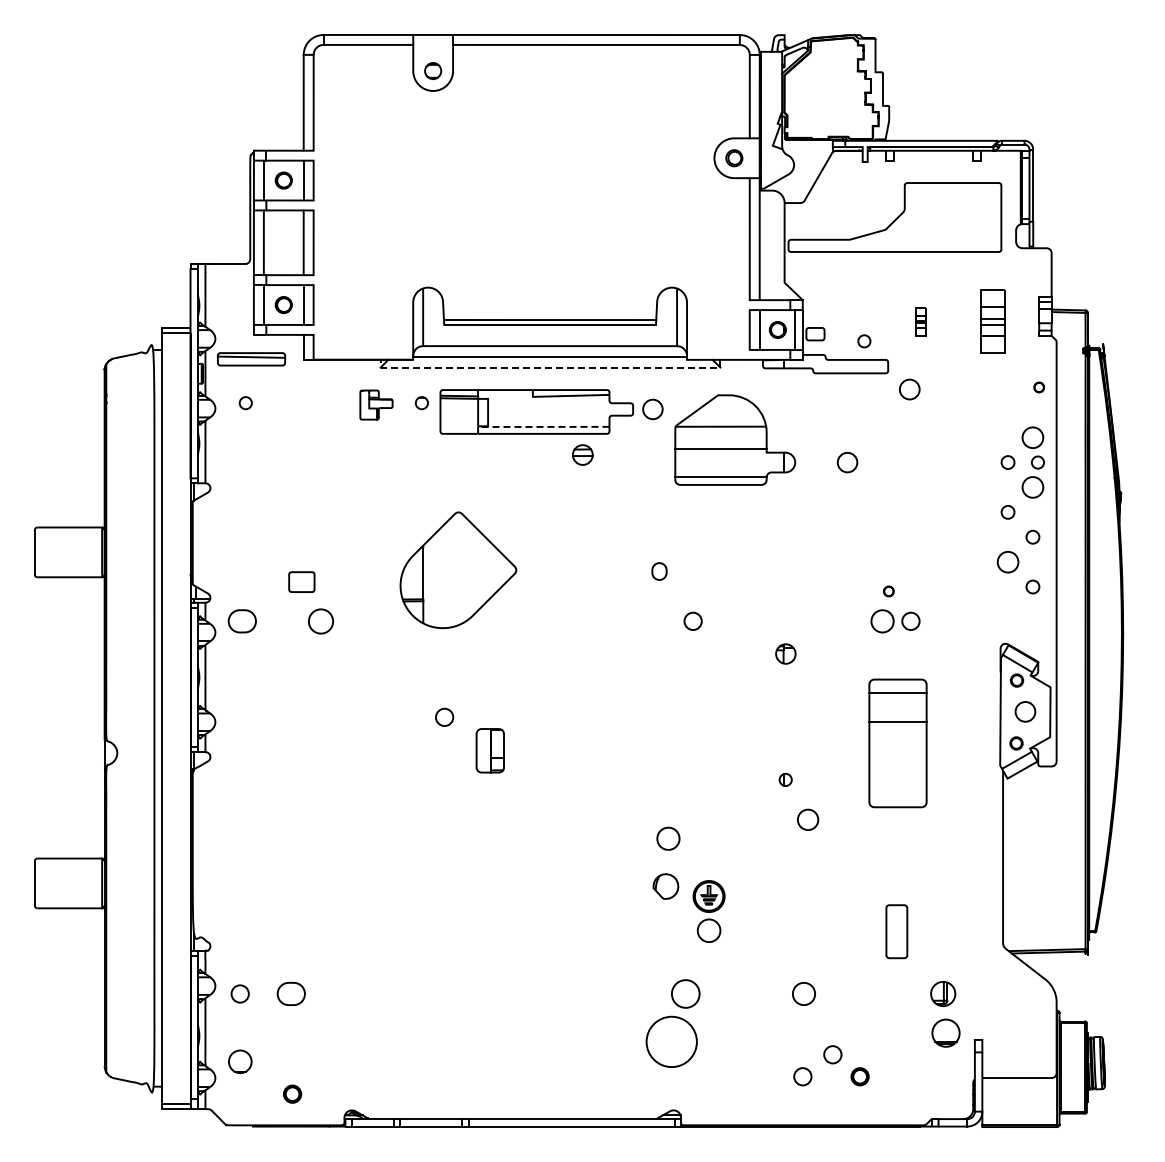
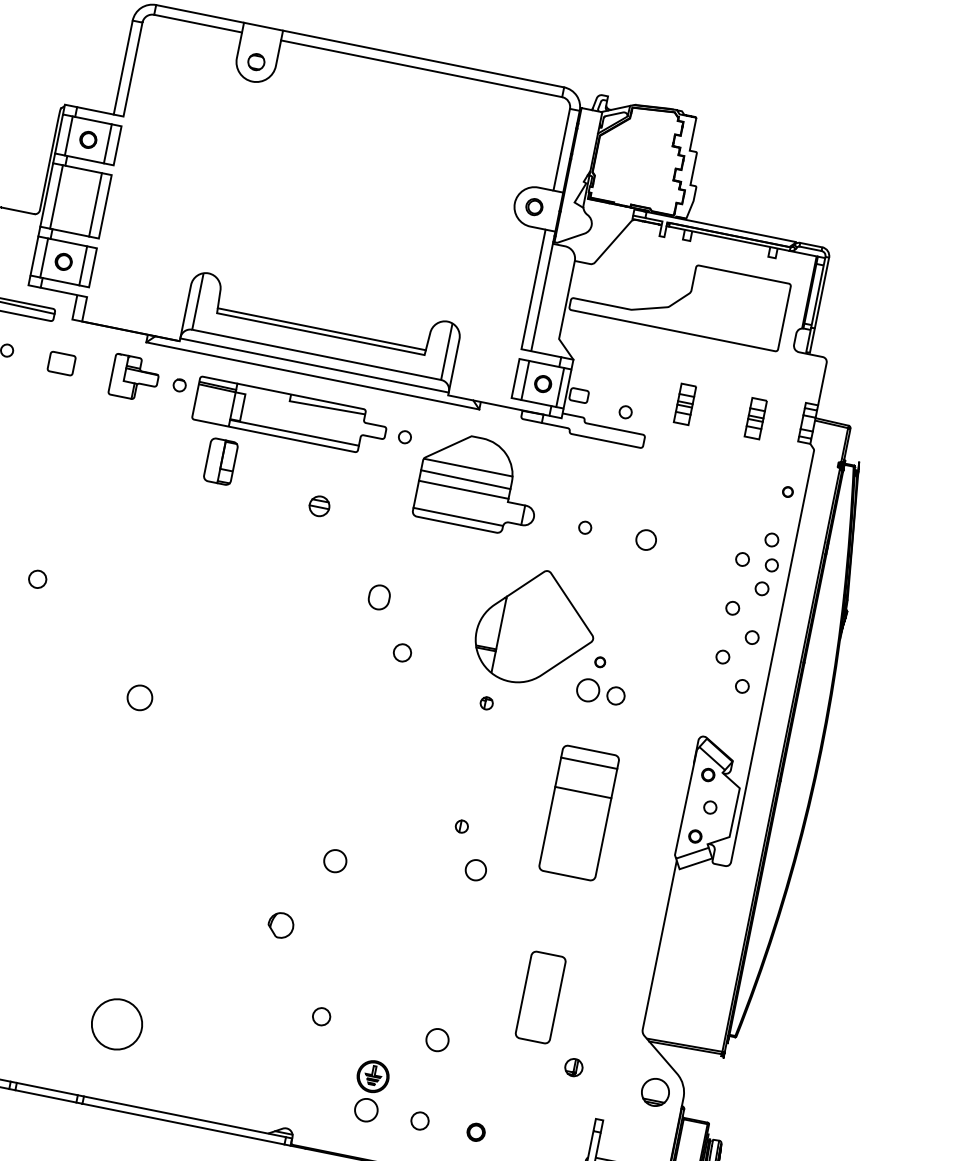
part: (920, 321) -> (684, 403), size x1.43
part: (993, 321) -> (756, 418), size x0.62
line: (550, 367) -> (312, 375), dashed -> solid
circle: (909, 389) -> (645, 539), moved
part: (376, 404) -> (134, 377), size x1.43
circle: (652, 409) -> (404, 437), size x0.62
line: (543, 426) -> (294, 432), dashed -> solid
circle: (1032, 437) -> (771, 539), size x0.62
line: (720, 438) -> (465, 479), added
part: (582, 454) -> (319, 505), moved
circle: (847, 462) -> (585, 527), size x0.62
circle: (1032, 487) -> (761, 588), size x0.62
circle: (1007, 561) -> (722, 656), size x0.62
part: (458, 570) -> (536, 628), moved
part: (659, 571) -> (379, 597), size x1.43
part: (301, 581) -> (61, 362), moved
circle: (320, 620) -> (37, 578), size x0.71
part: (785, 654) -> (486, 703), size x0.62
circle: (1025, 712) -> (710, 807), size x0.62
circle: (444, 717) -> (139, 698), size x1.43
part: (489, 750) -> (220, 461), moved
part: (665, 886) -> (280, 925), moved
part: (708, 911) -> (369, 1091), moved
part: (896, 931) -> (540, 997), size x1.67
circle: (685, 993) -> (321, 1016), size x0.62
part: (942, 993) -> (573, 1067), size x0.71
part: (945, 1032) -> (655, 1091), moved
circle: (671, 1041) -> (116, 1023), moved
circle: (832, 1054) -> (453, 1105), removed

